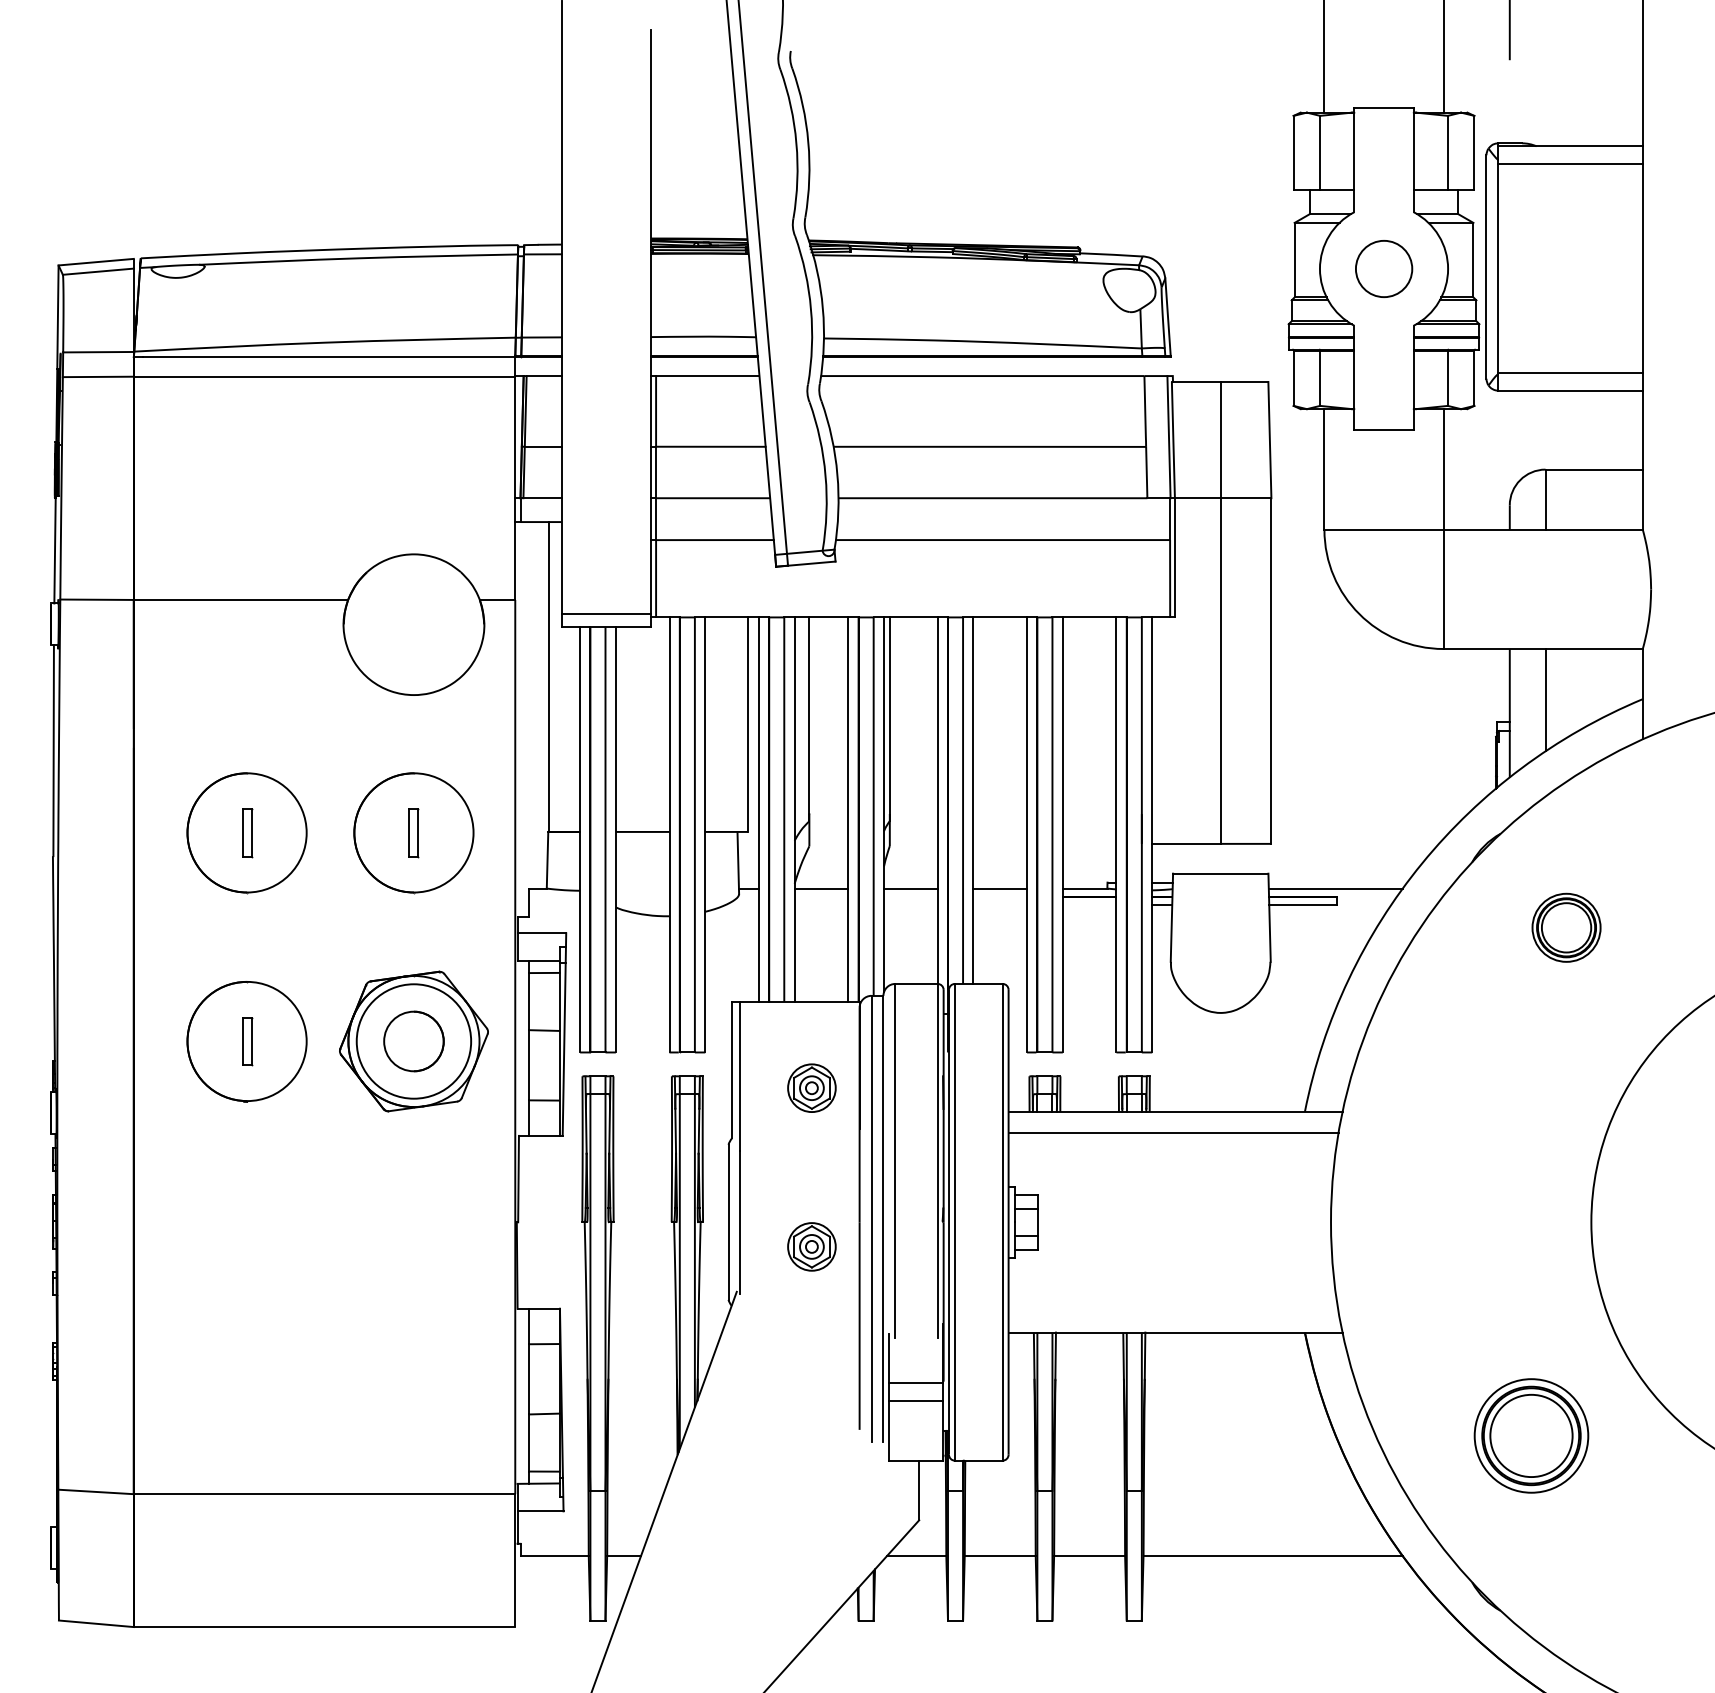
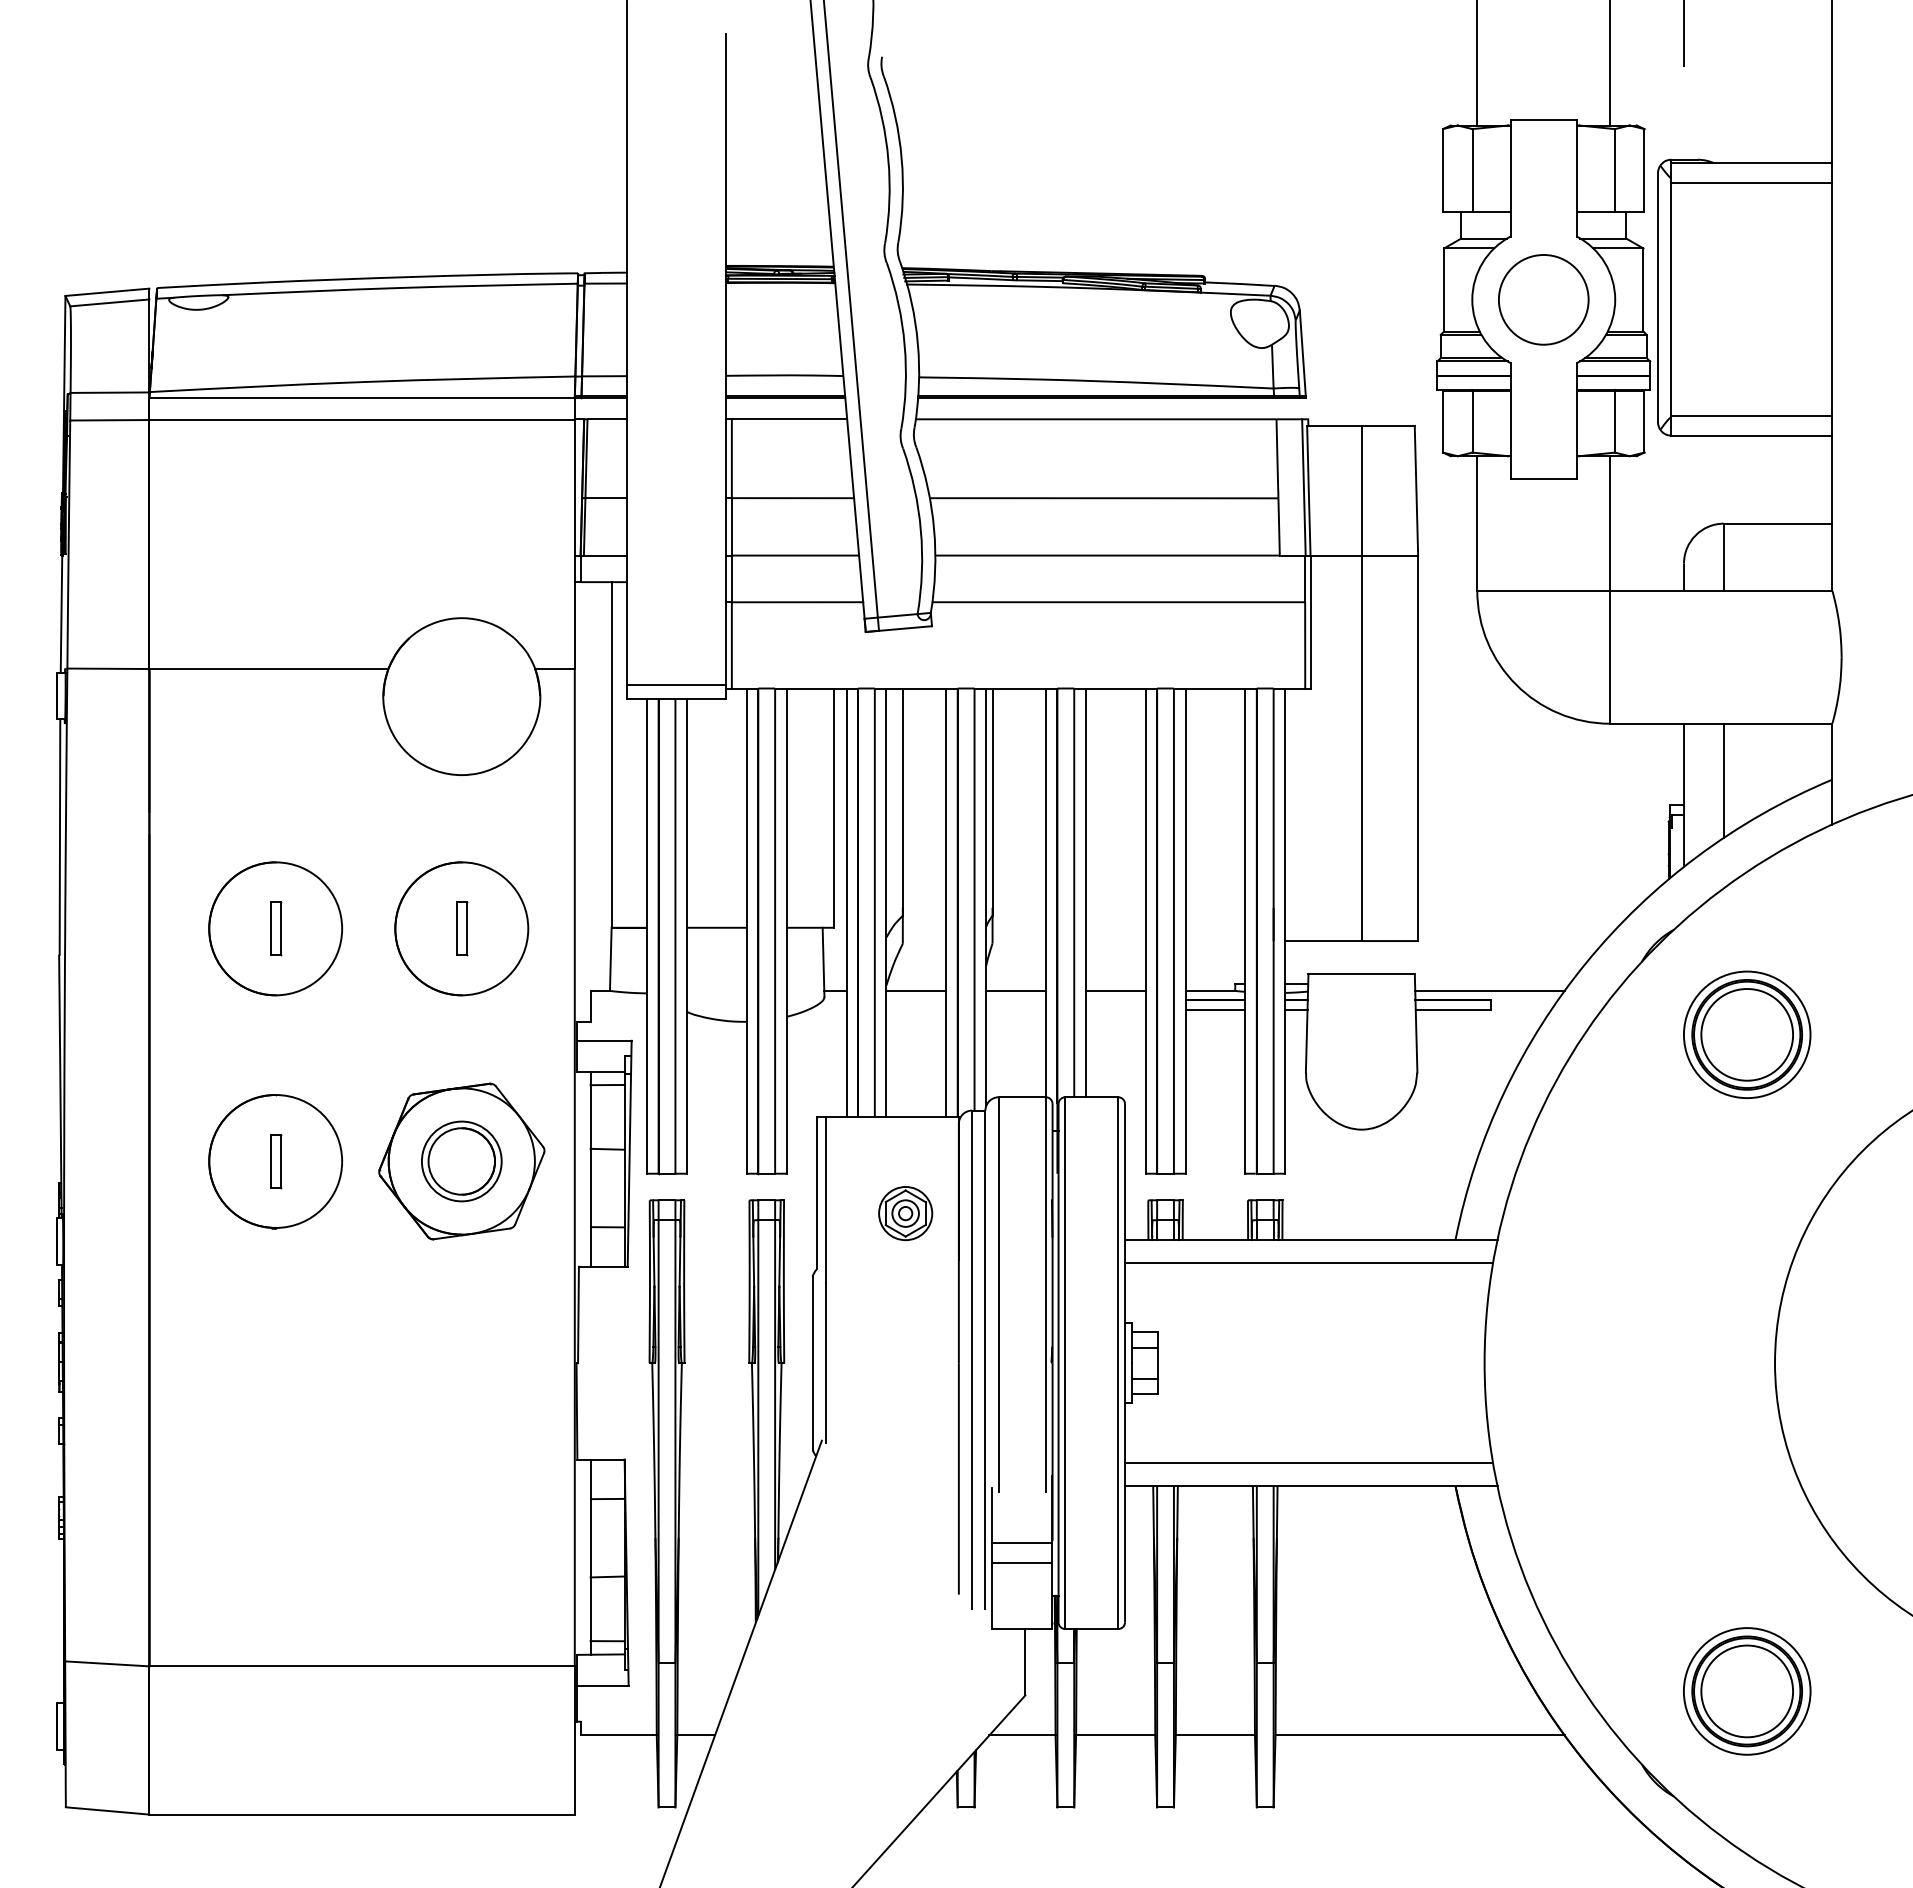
circle: (1383, 268) -> (1543, 299), size x1.43
line: (1089, 905) -> (1215, 1009), added
part: (1566, 927) -> (1747, 1034), size x1.67
circle: (413, 1041) -> (461, 1161), size x0.62
part: (811, 1246) -> (905, 1390), removed
line: (1173, 1311) -> (1309, 1462), added
part: (1531, 1436) -> (1747, 1691), moved

